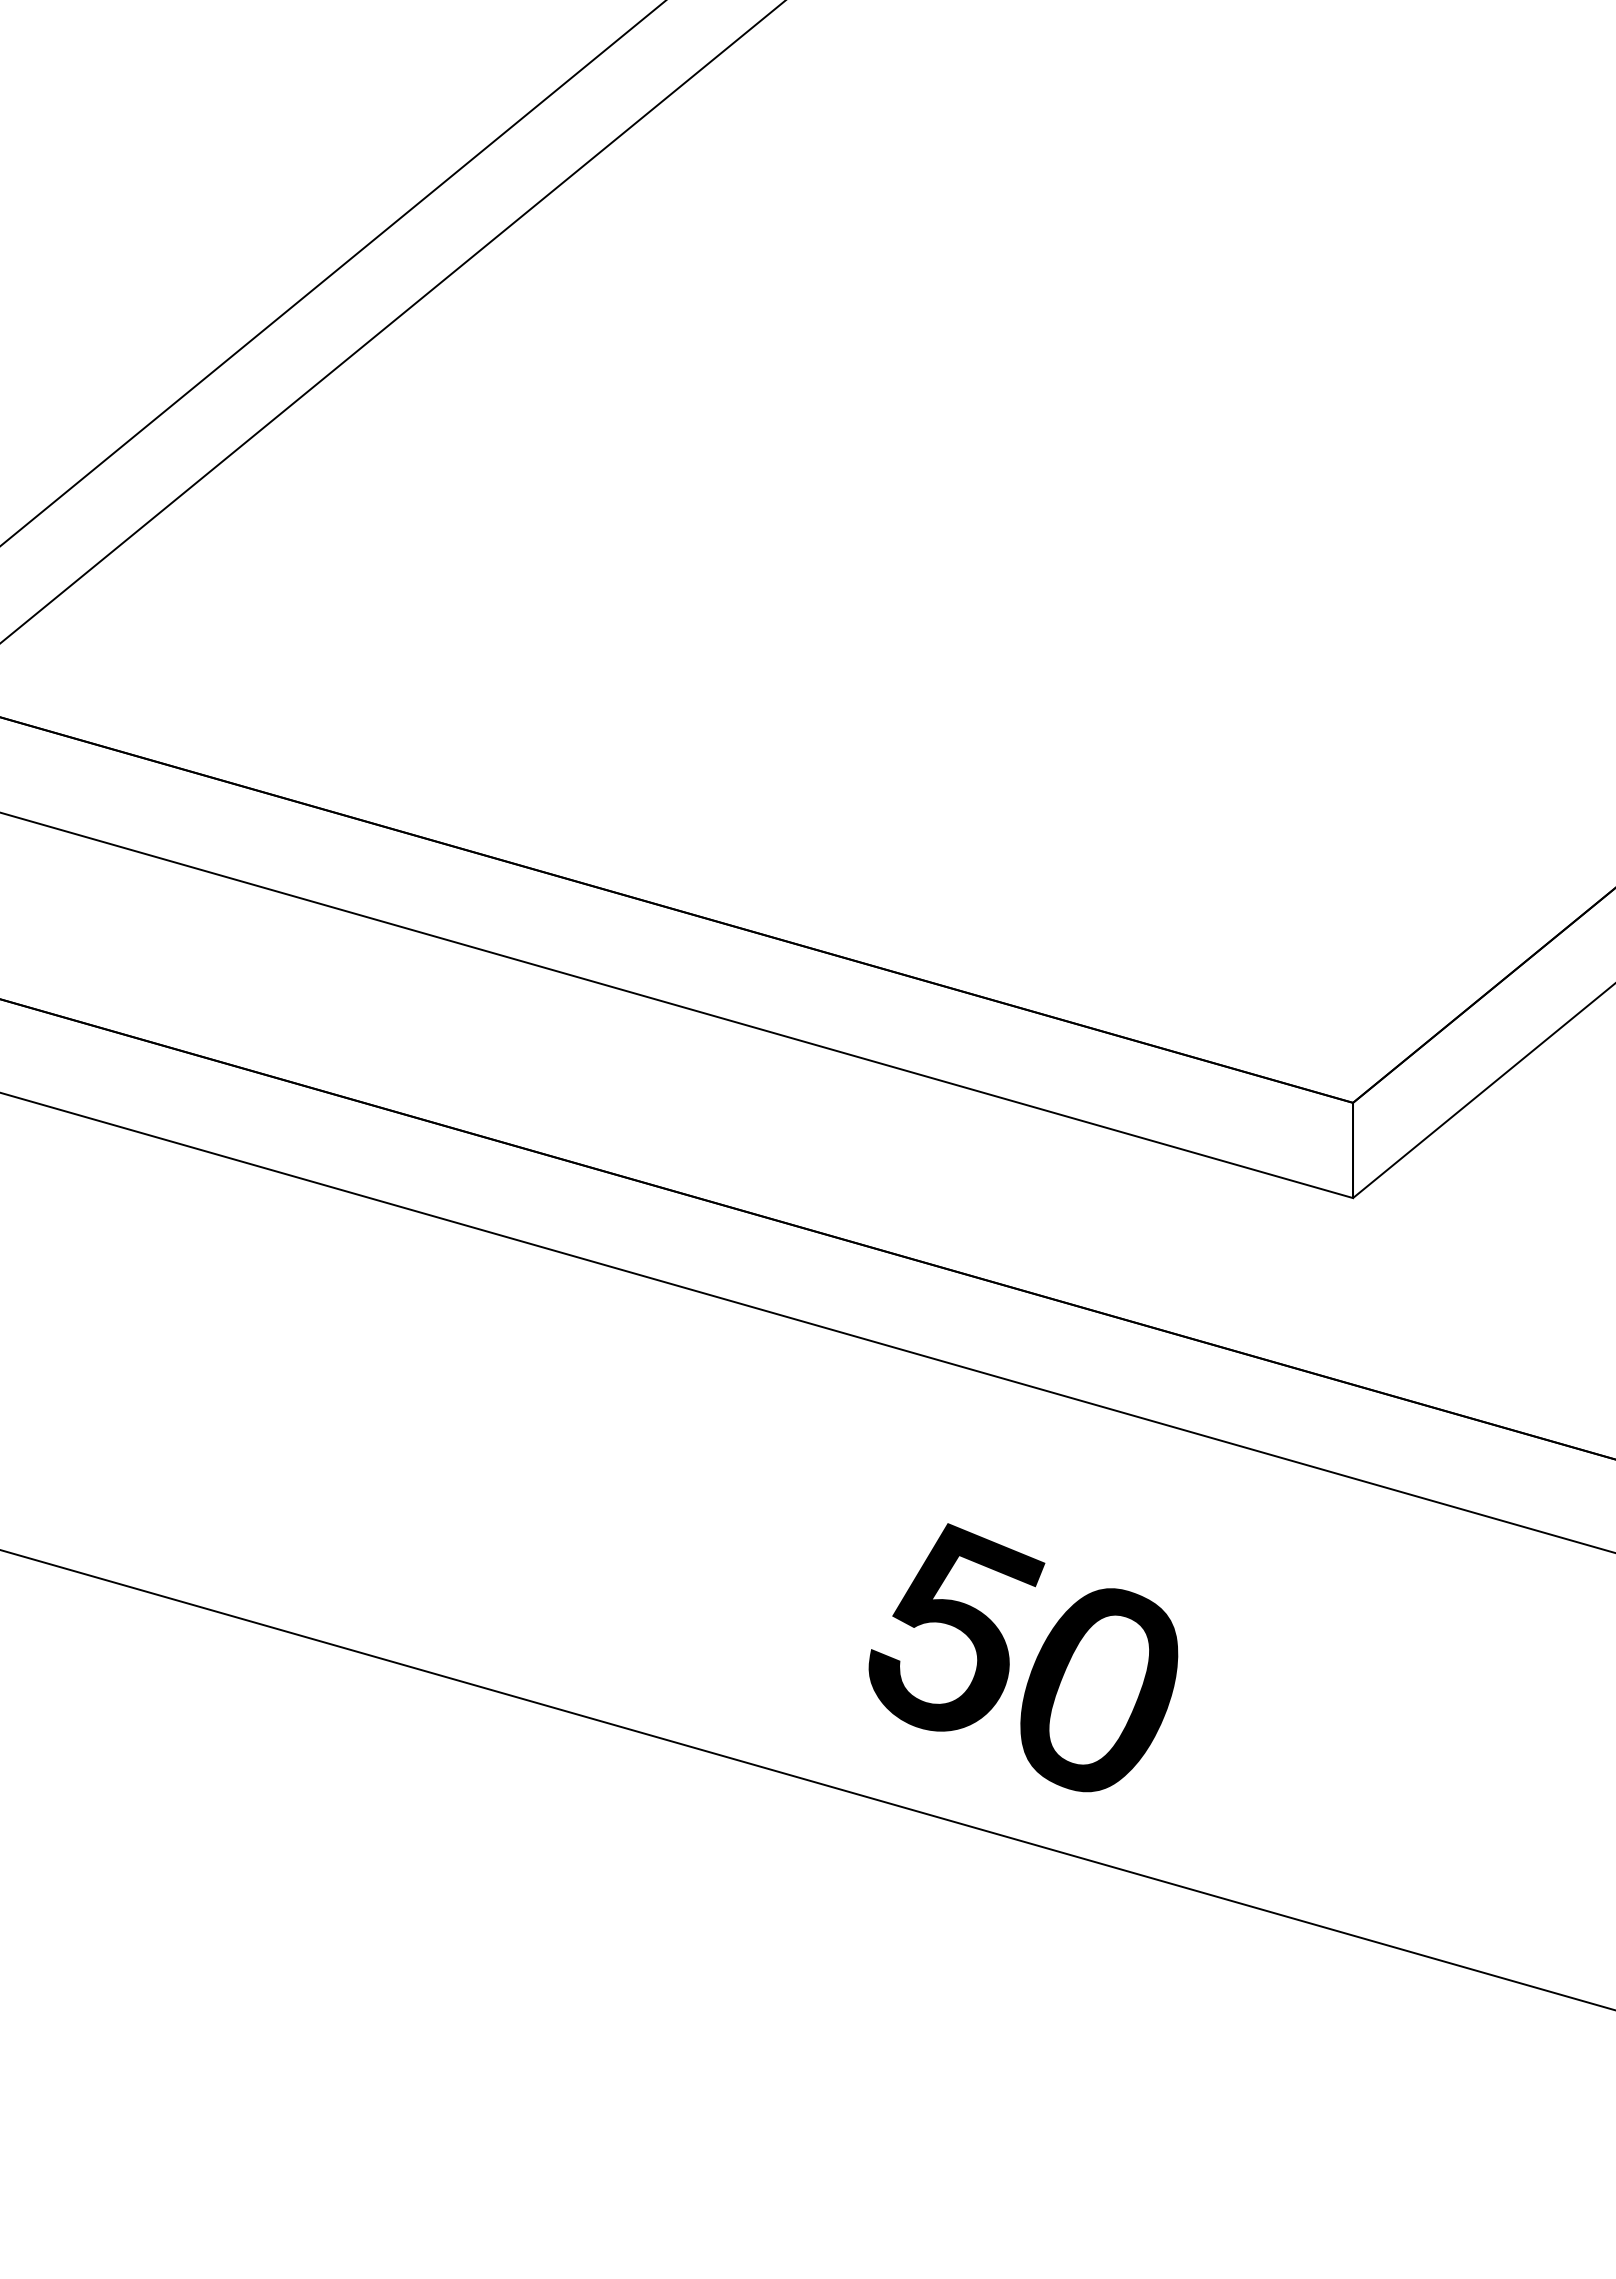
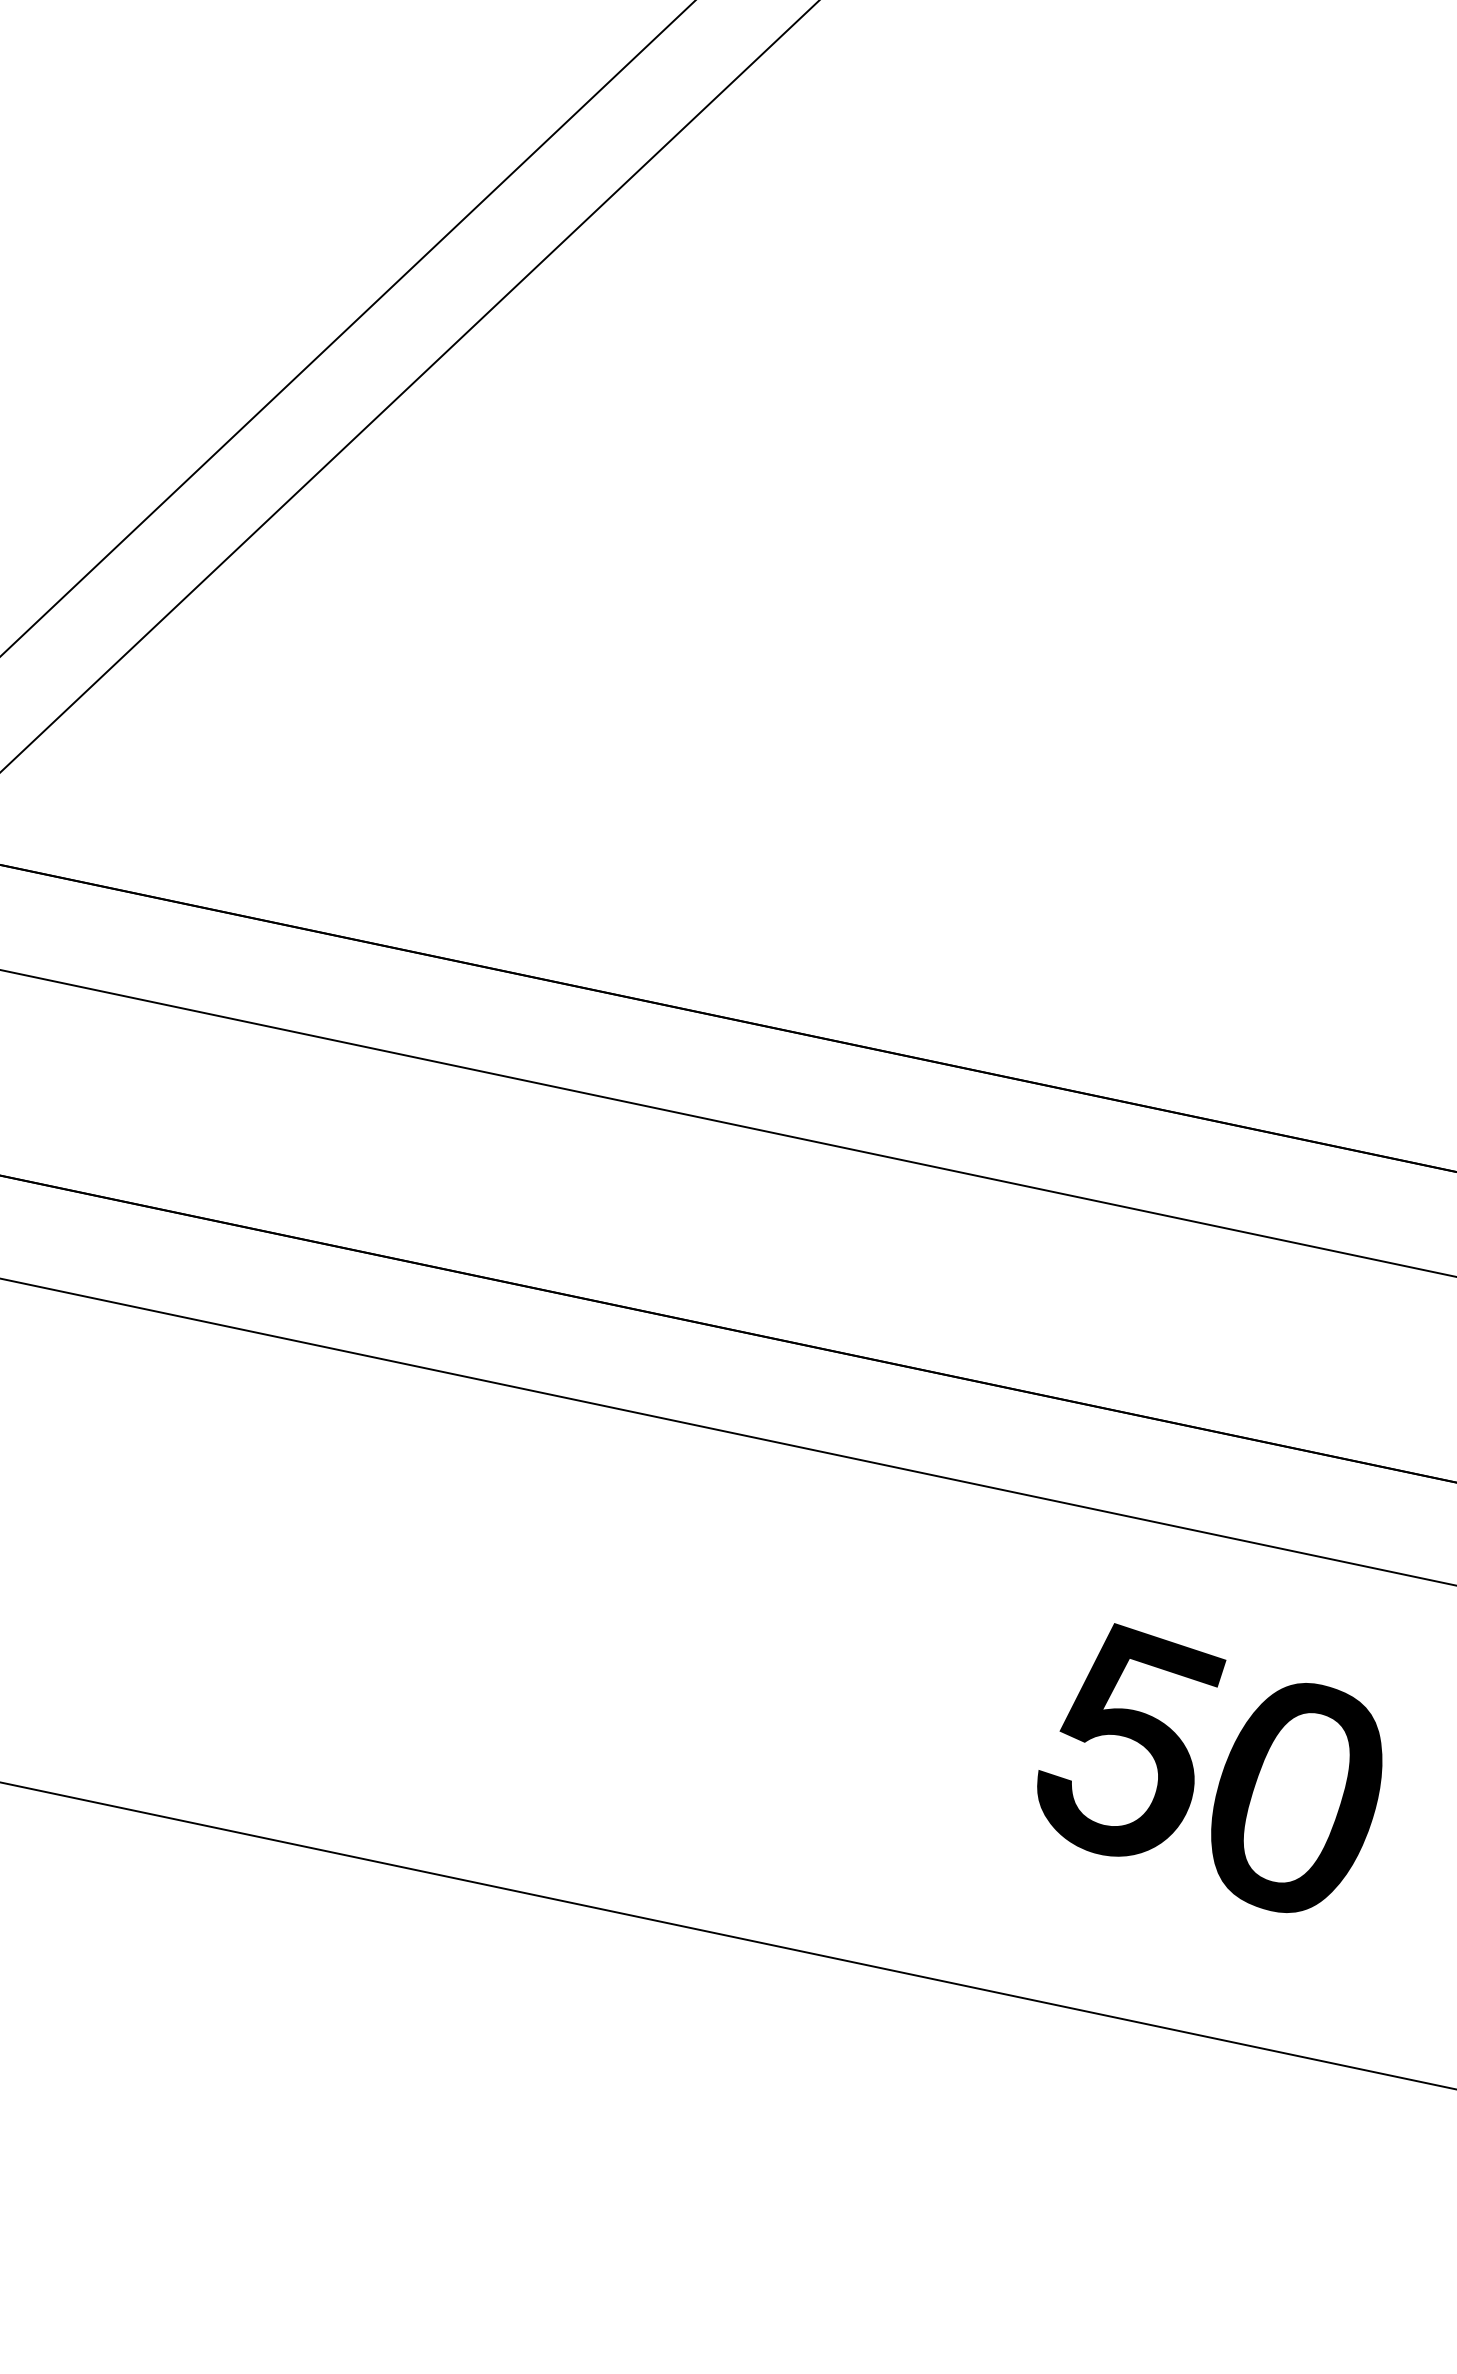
part: (1034, 1662) -> (1222, 1772), moved

